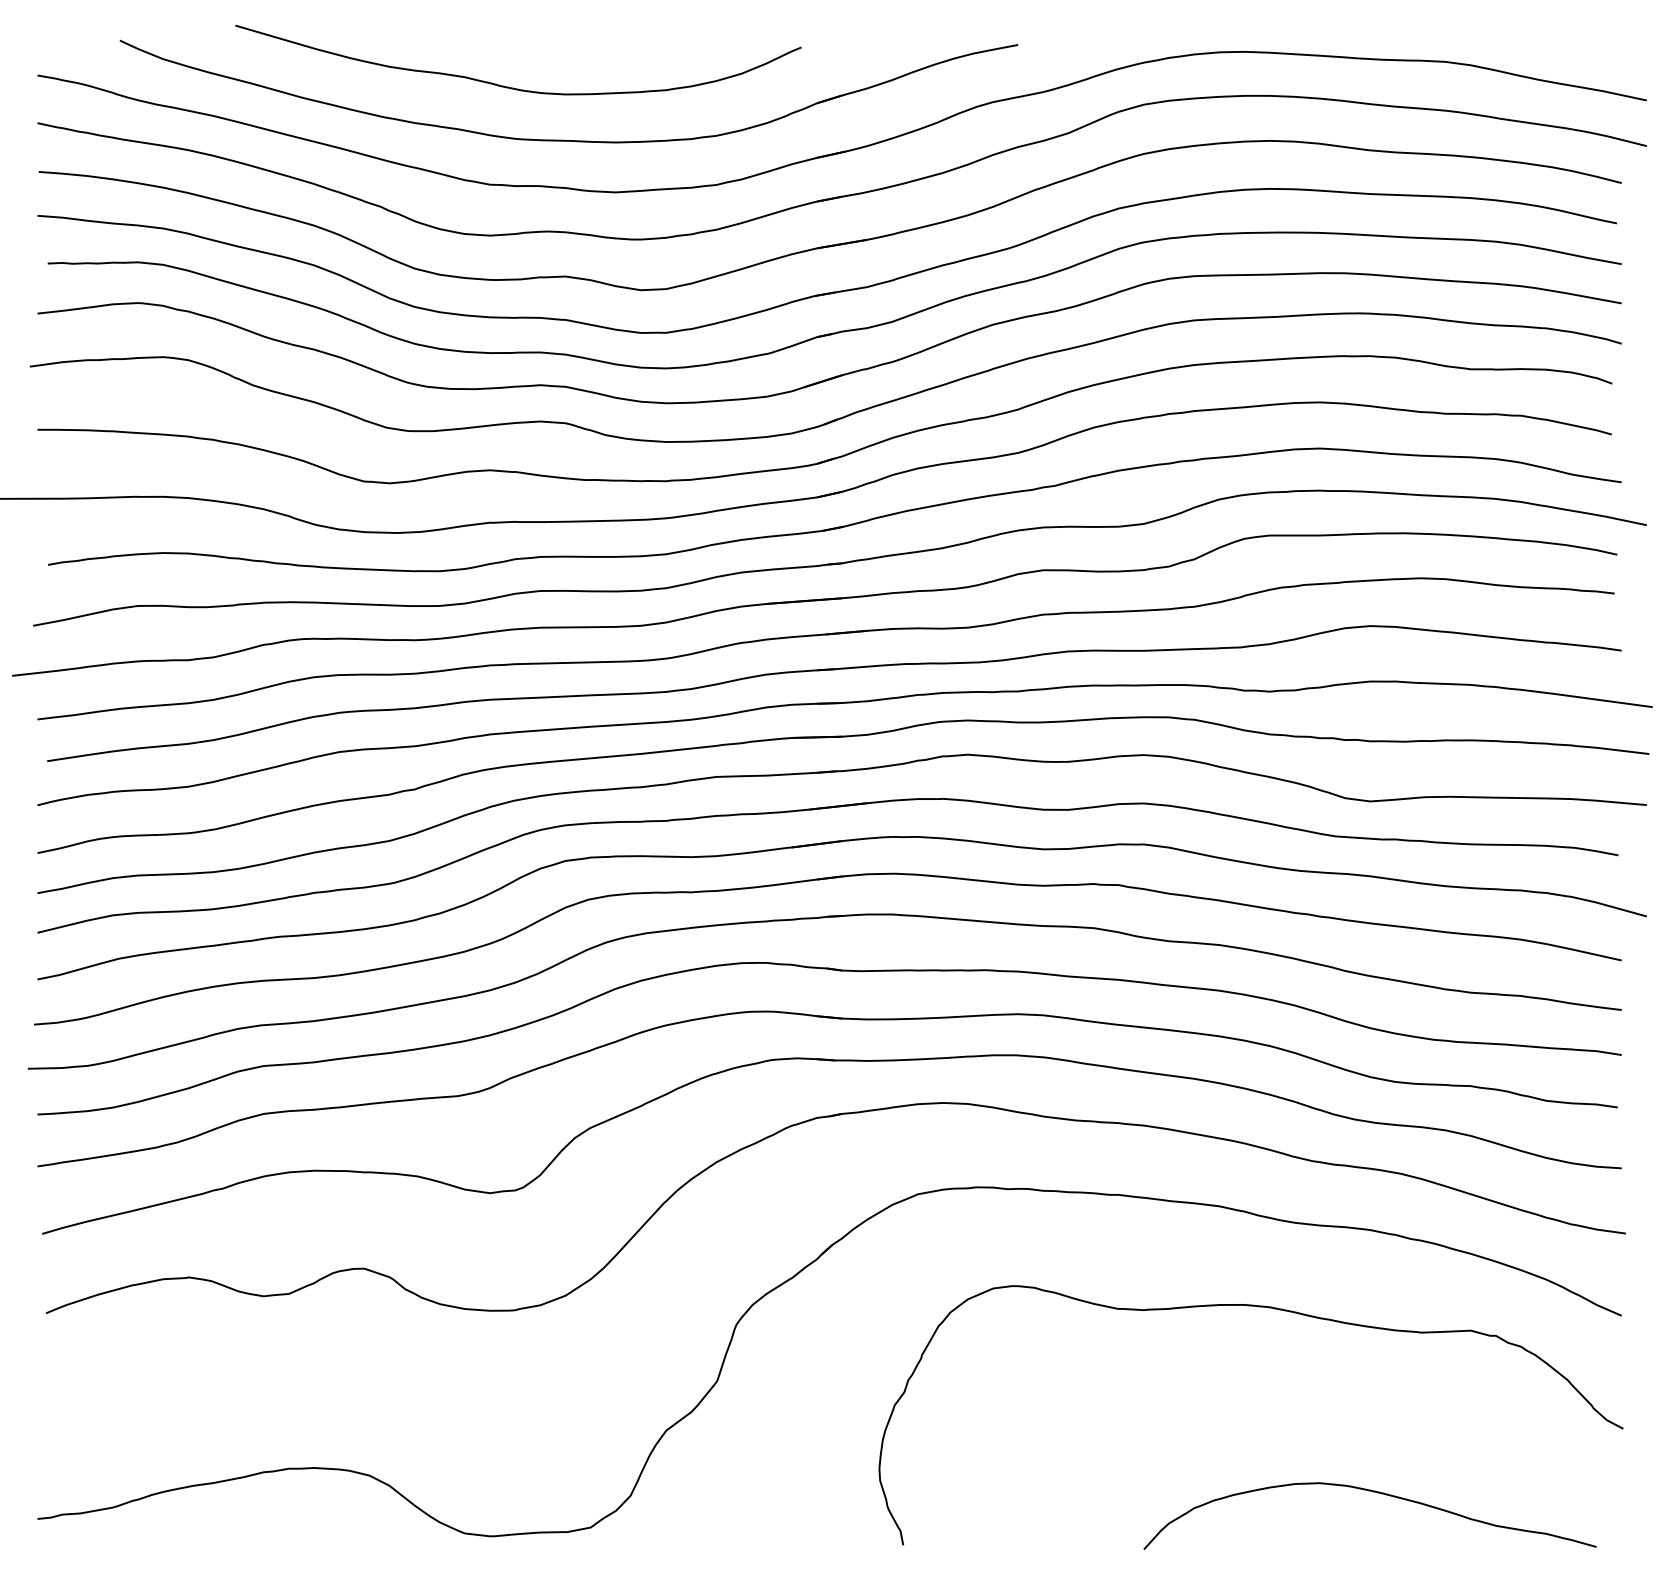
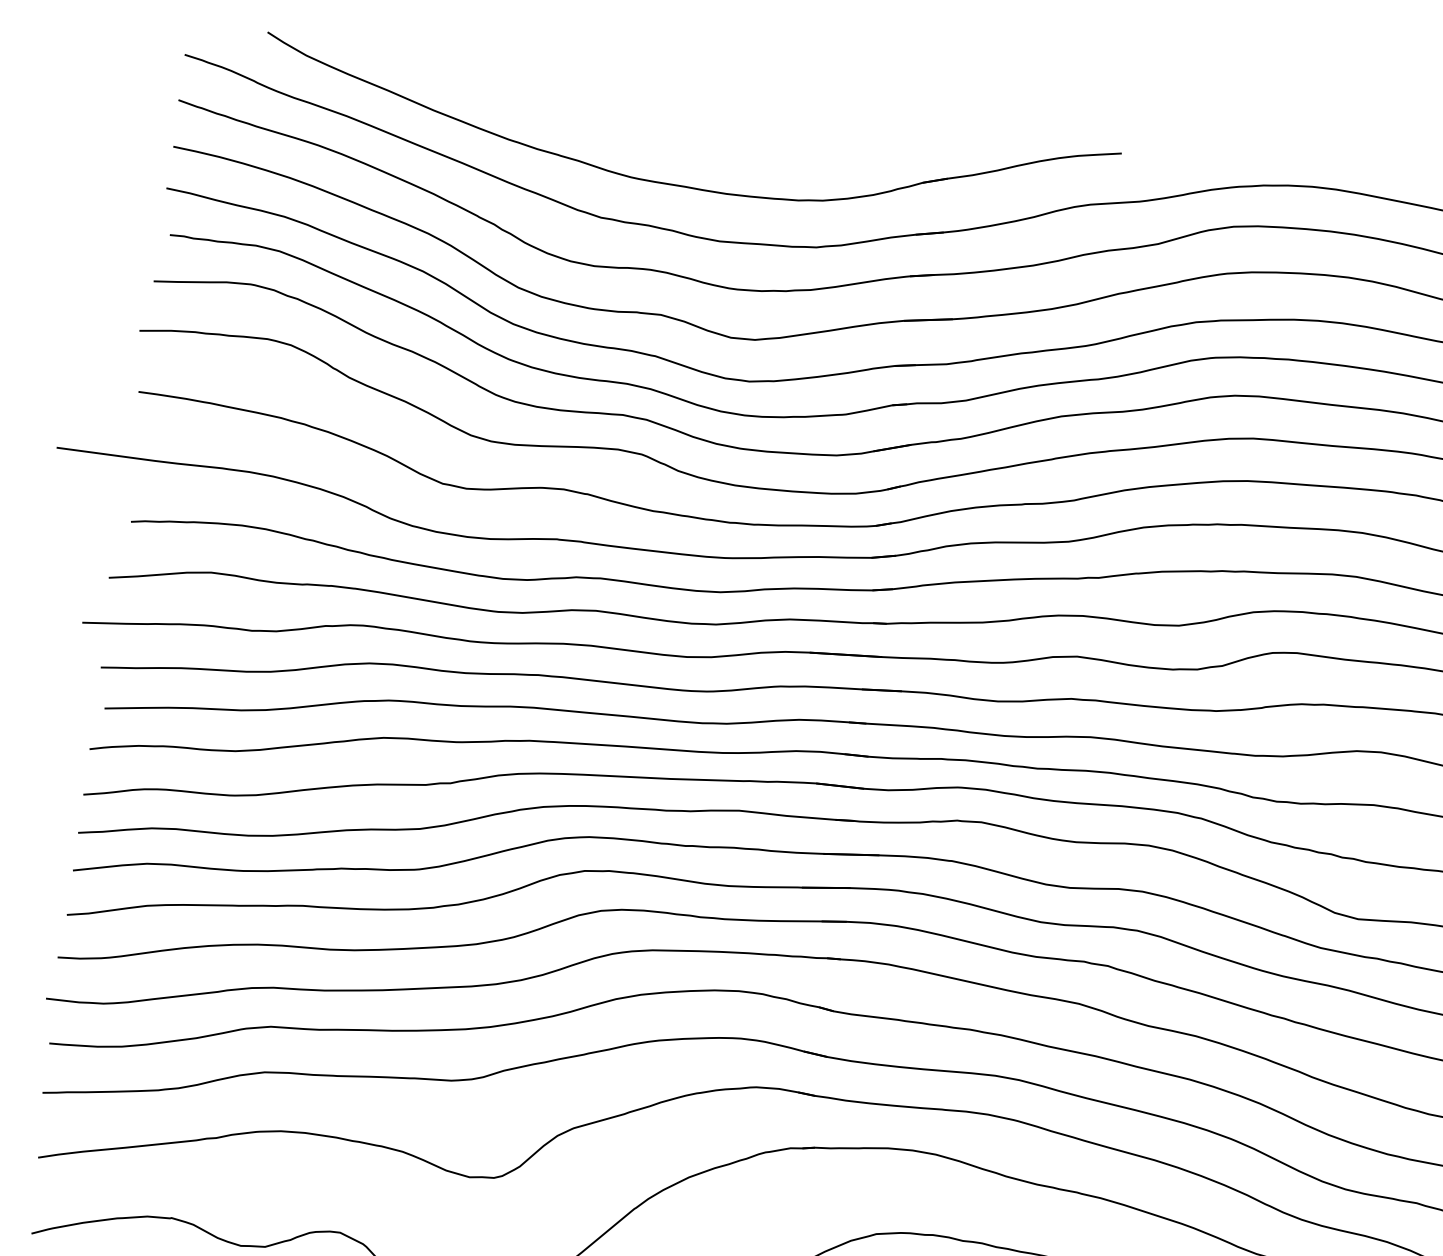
curve: (513, 87) -> (636, 128), removed

